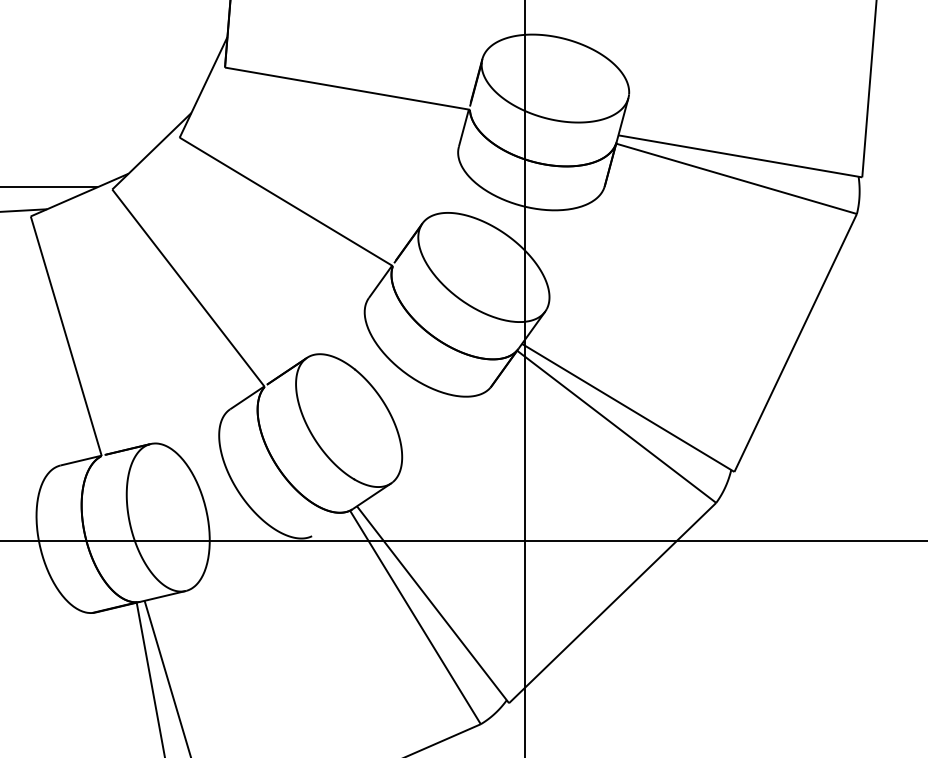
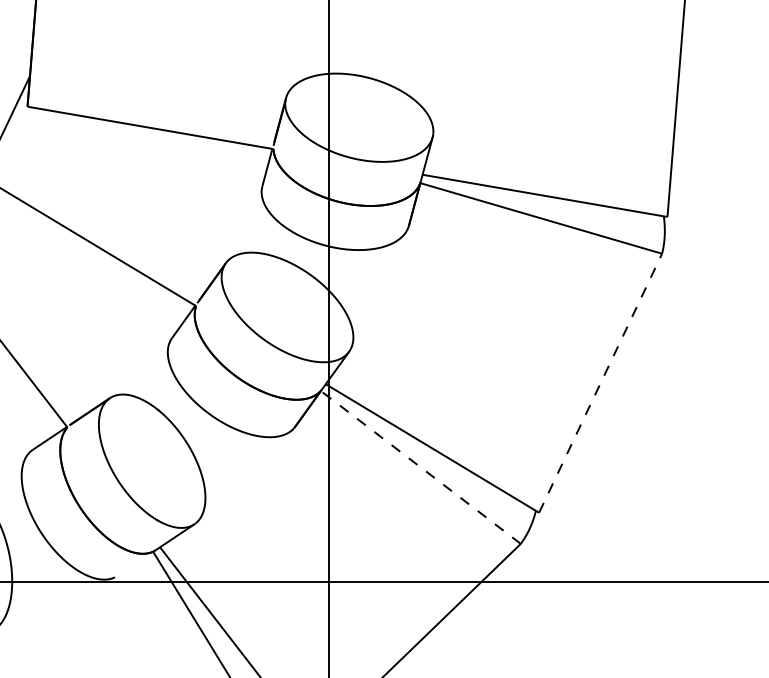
line: (795, 342) -> (600, 382), solid -> dashed
line: (616, 426) -> (420, 467), solid -> dashed

